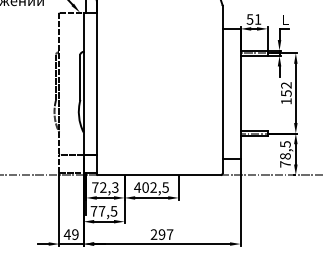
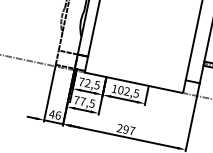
text: (115, 187) -> (97, 85), 72,3 -> 72,5
text: (137, 187) -> (114, 88), 402,5 -> 102,5
text: (75, 234) -> (58, 115), 49 -> 46

